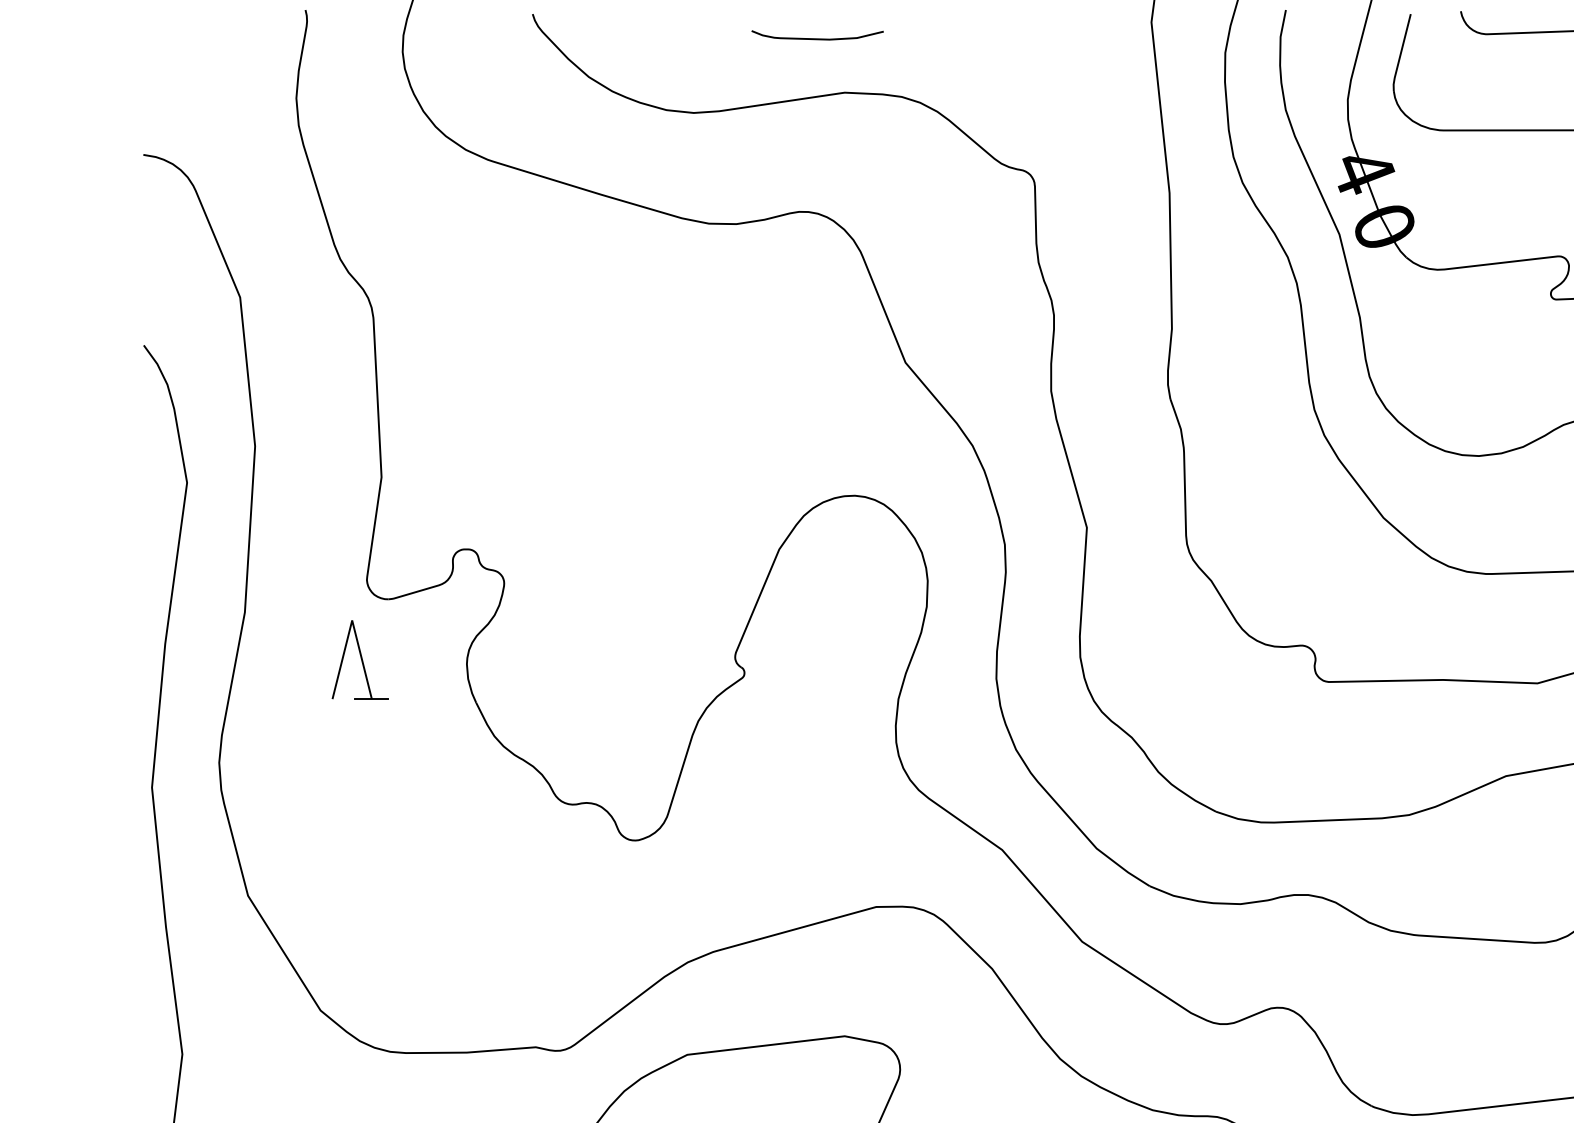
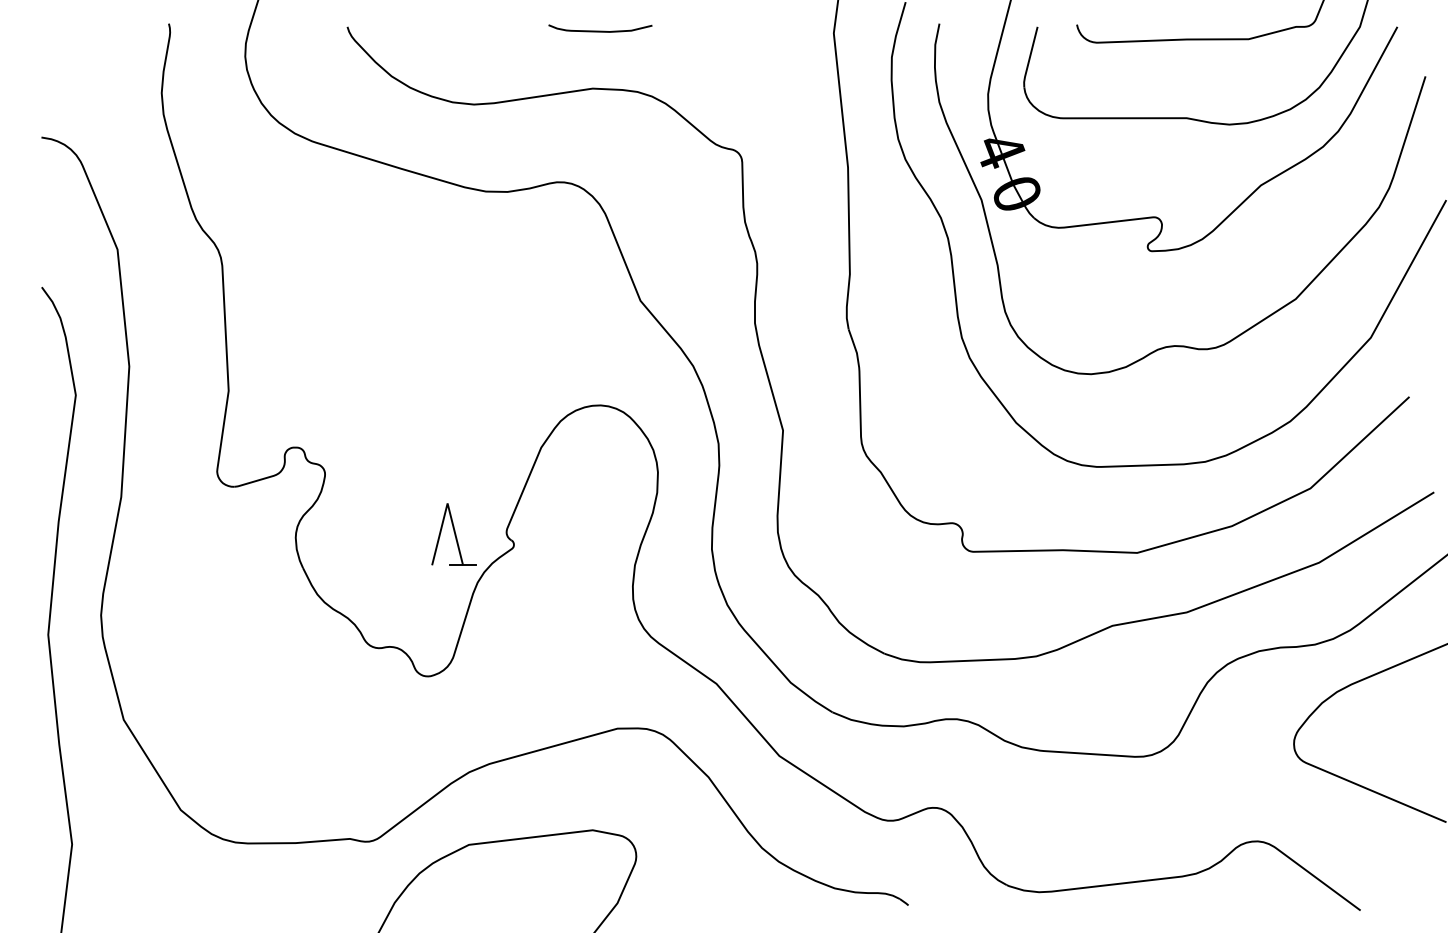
curve: (817, 37) -> (600, 30), moved
part: (359, 659) -> (453, 534), moved

